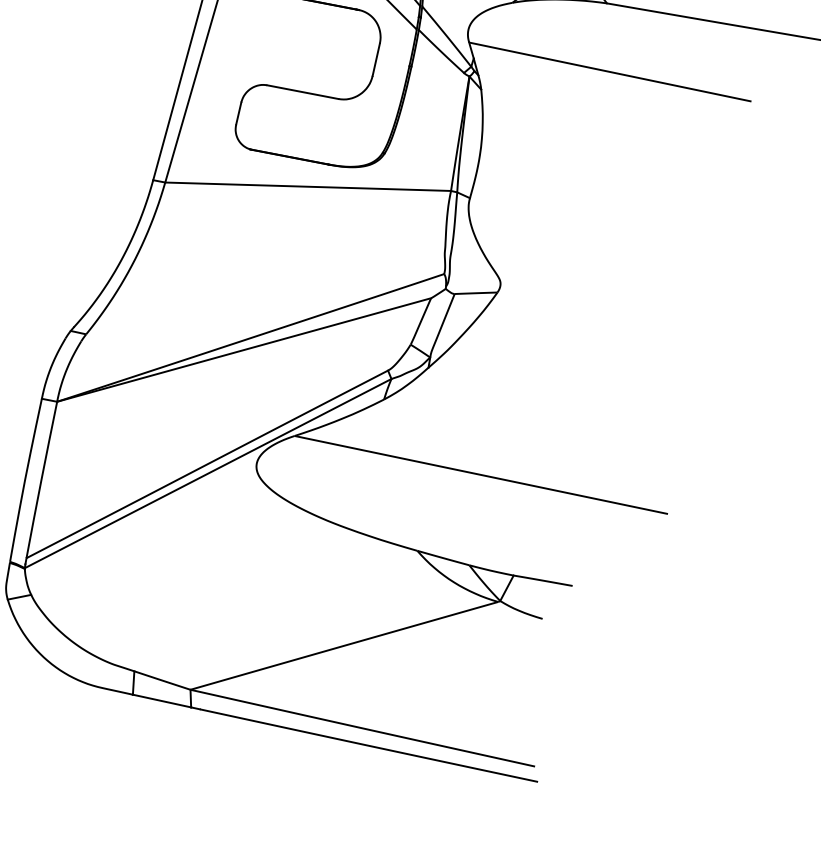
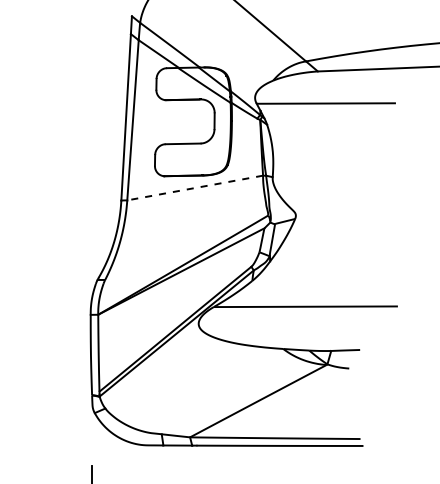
line: (308, 187) -> (195, 188), solid -> dashed

